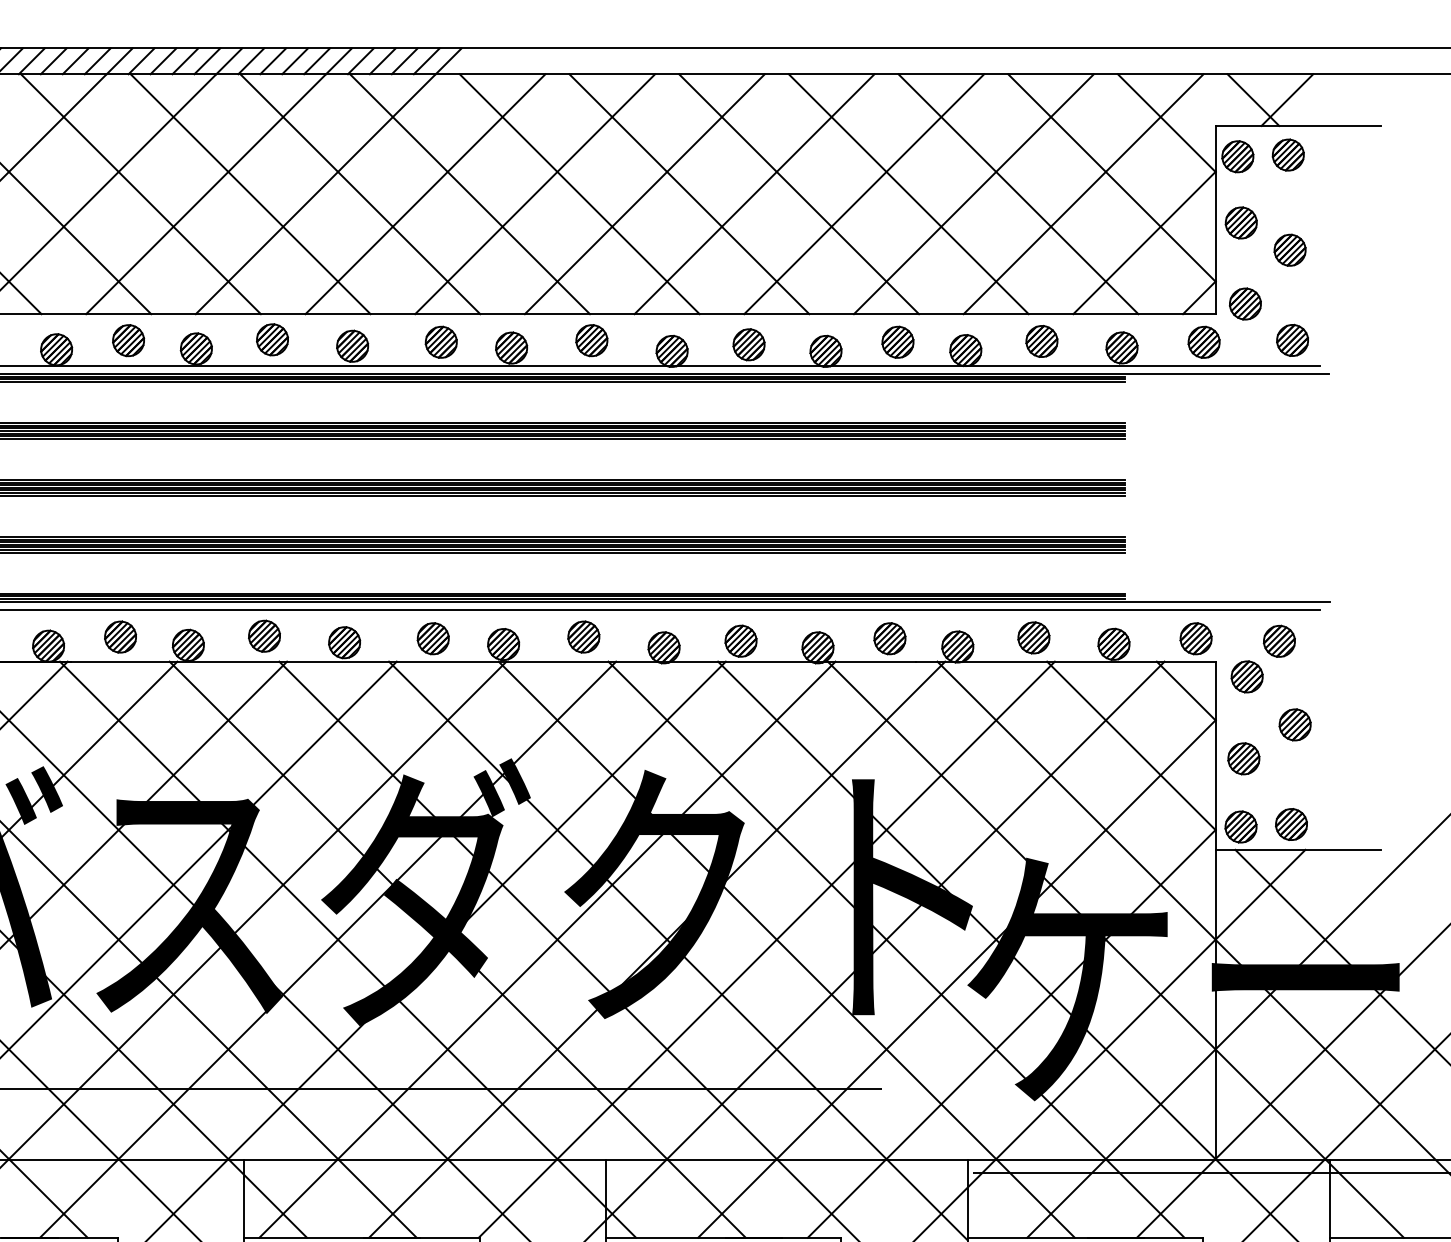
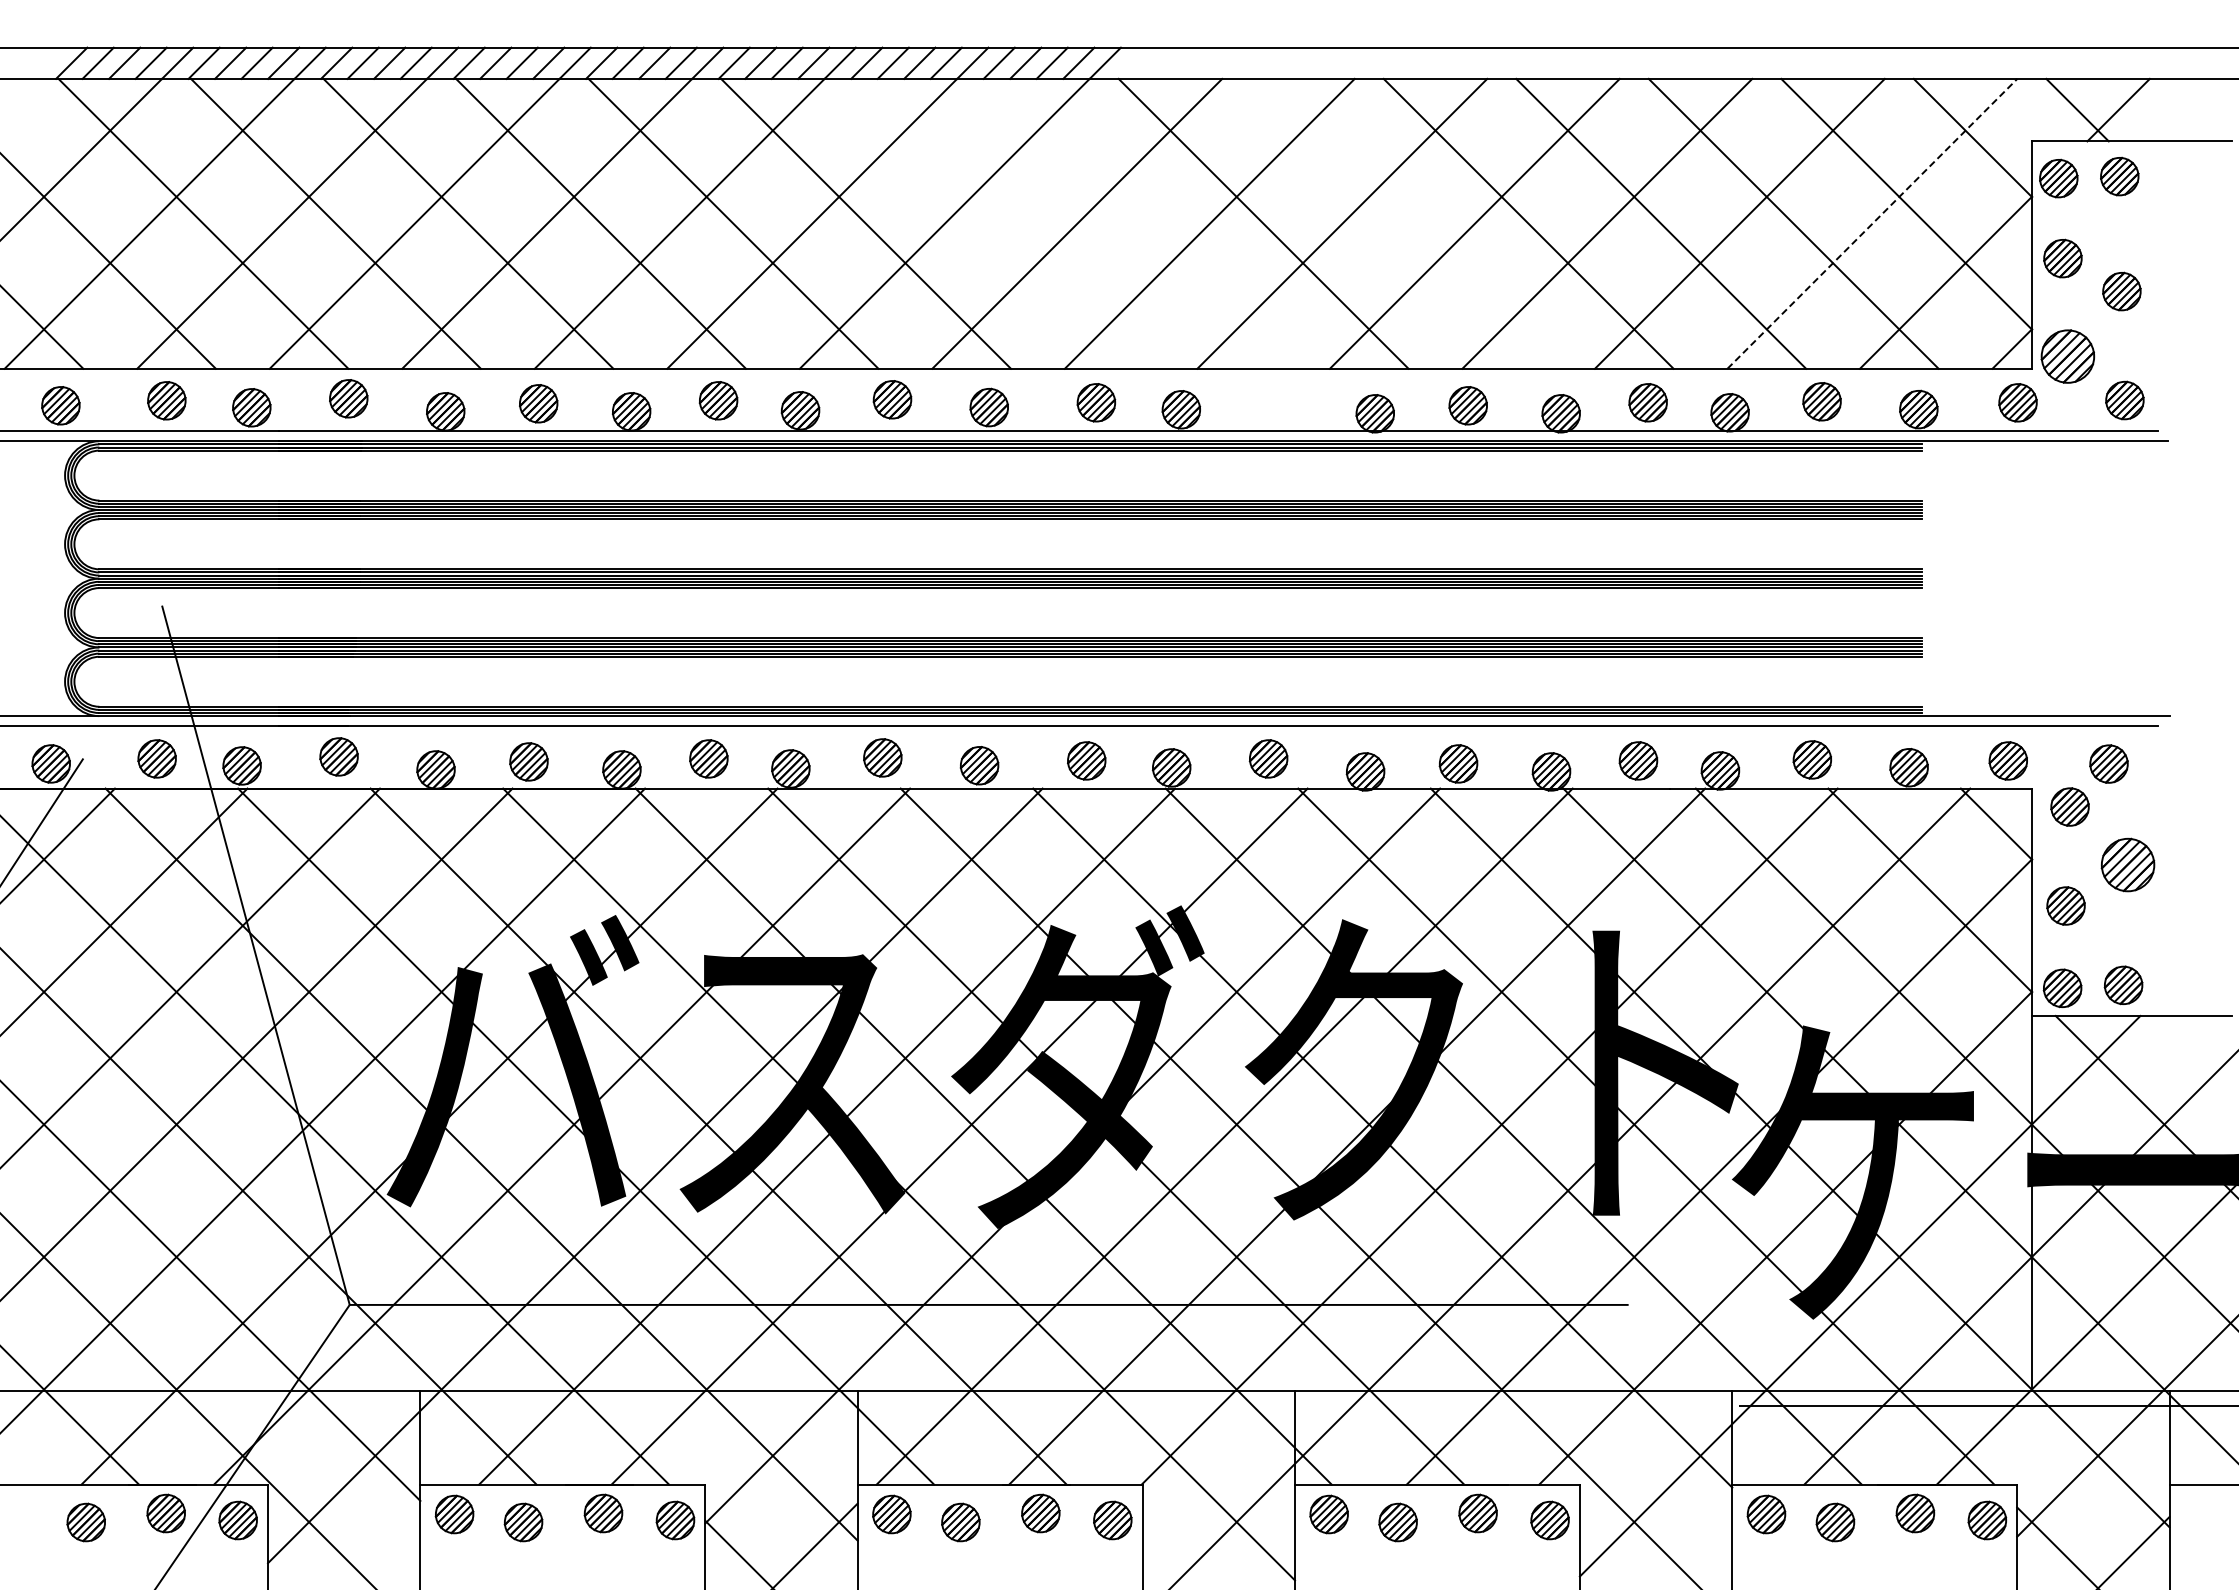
line: (360, 193) -> (998, 223), removed
line: (470, 193) -> (1131, 223), removed
line: (689, 193) -> (1396, 223), removed
line: (1083, 193) -> (1872, 223), solid -> dashed
part: (1245, 304) -> (2067, 356), size x1.4
part: (591, 340) -> (1277, 400), removed
part: (1294, 724) -> (2127, 864), size x1.4

